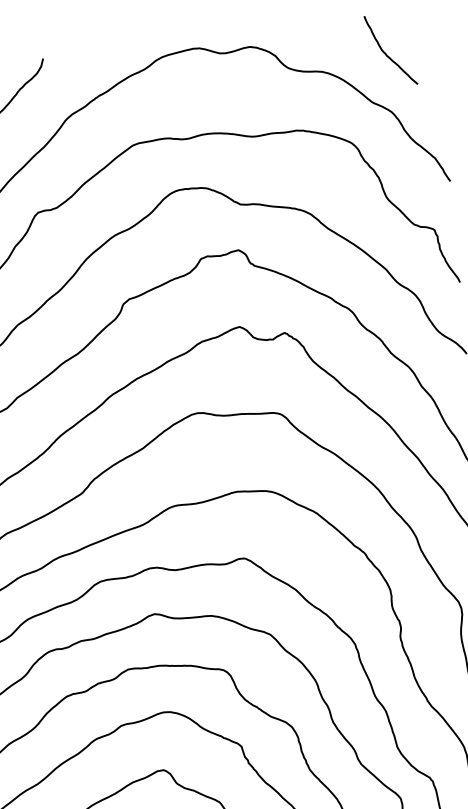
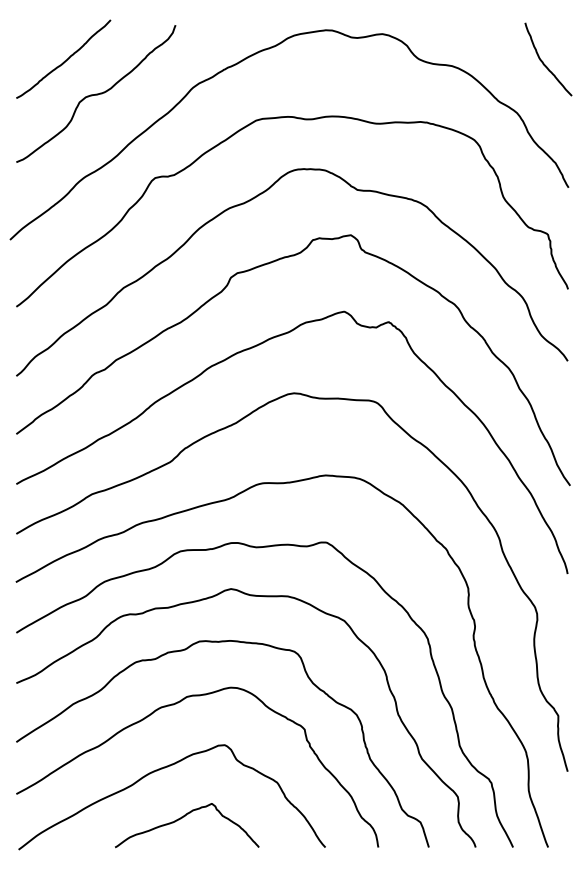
curve: (386, 52) -> (543, 61), moved

